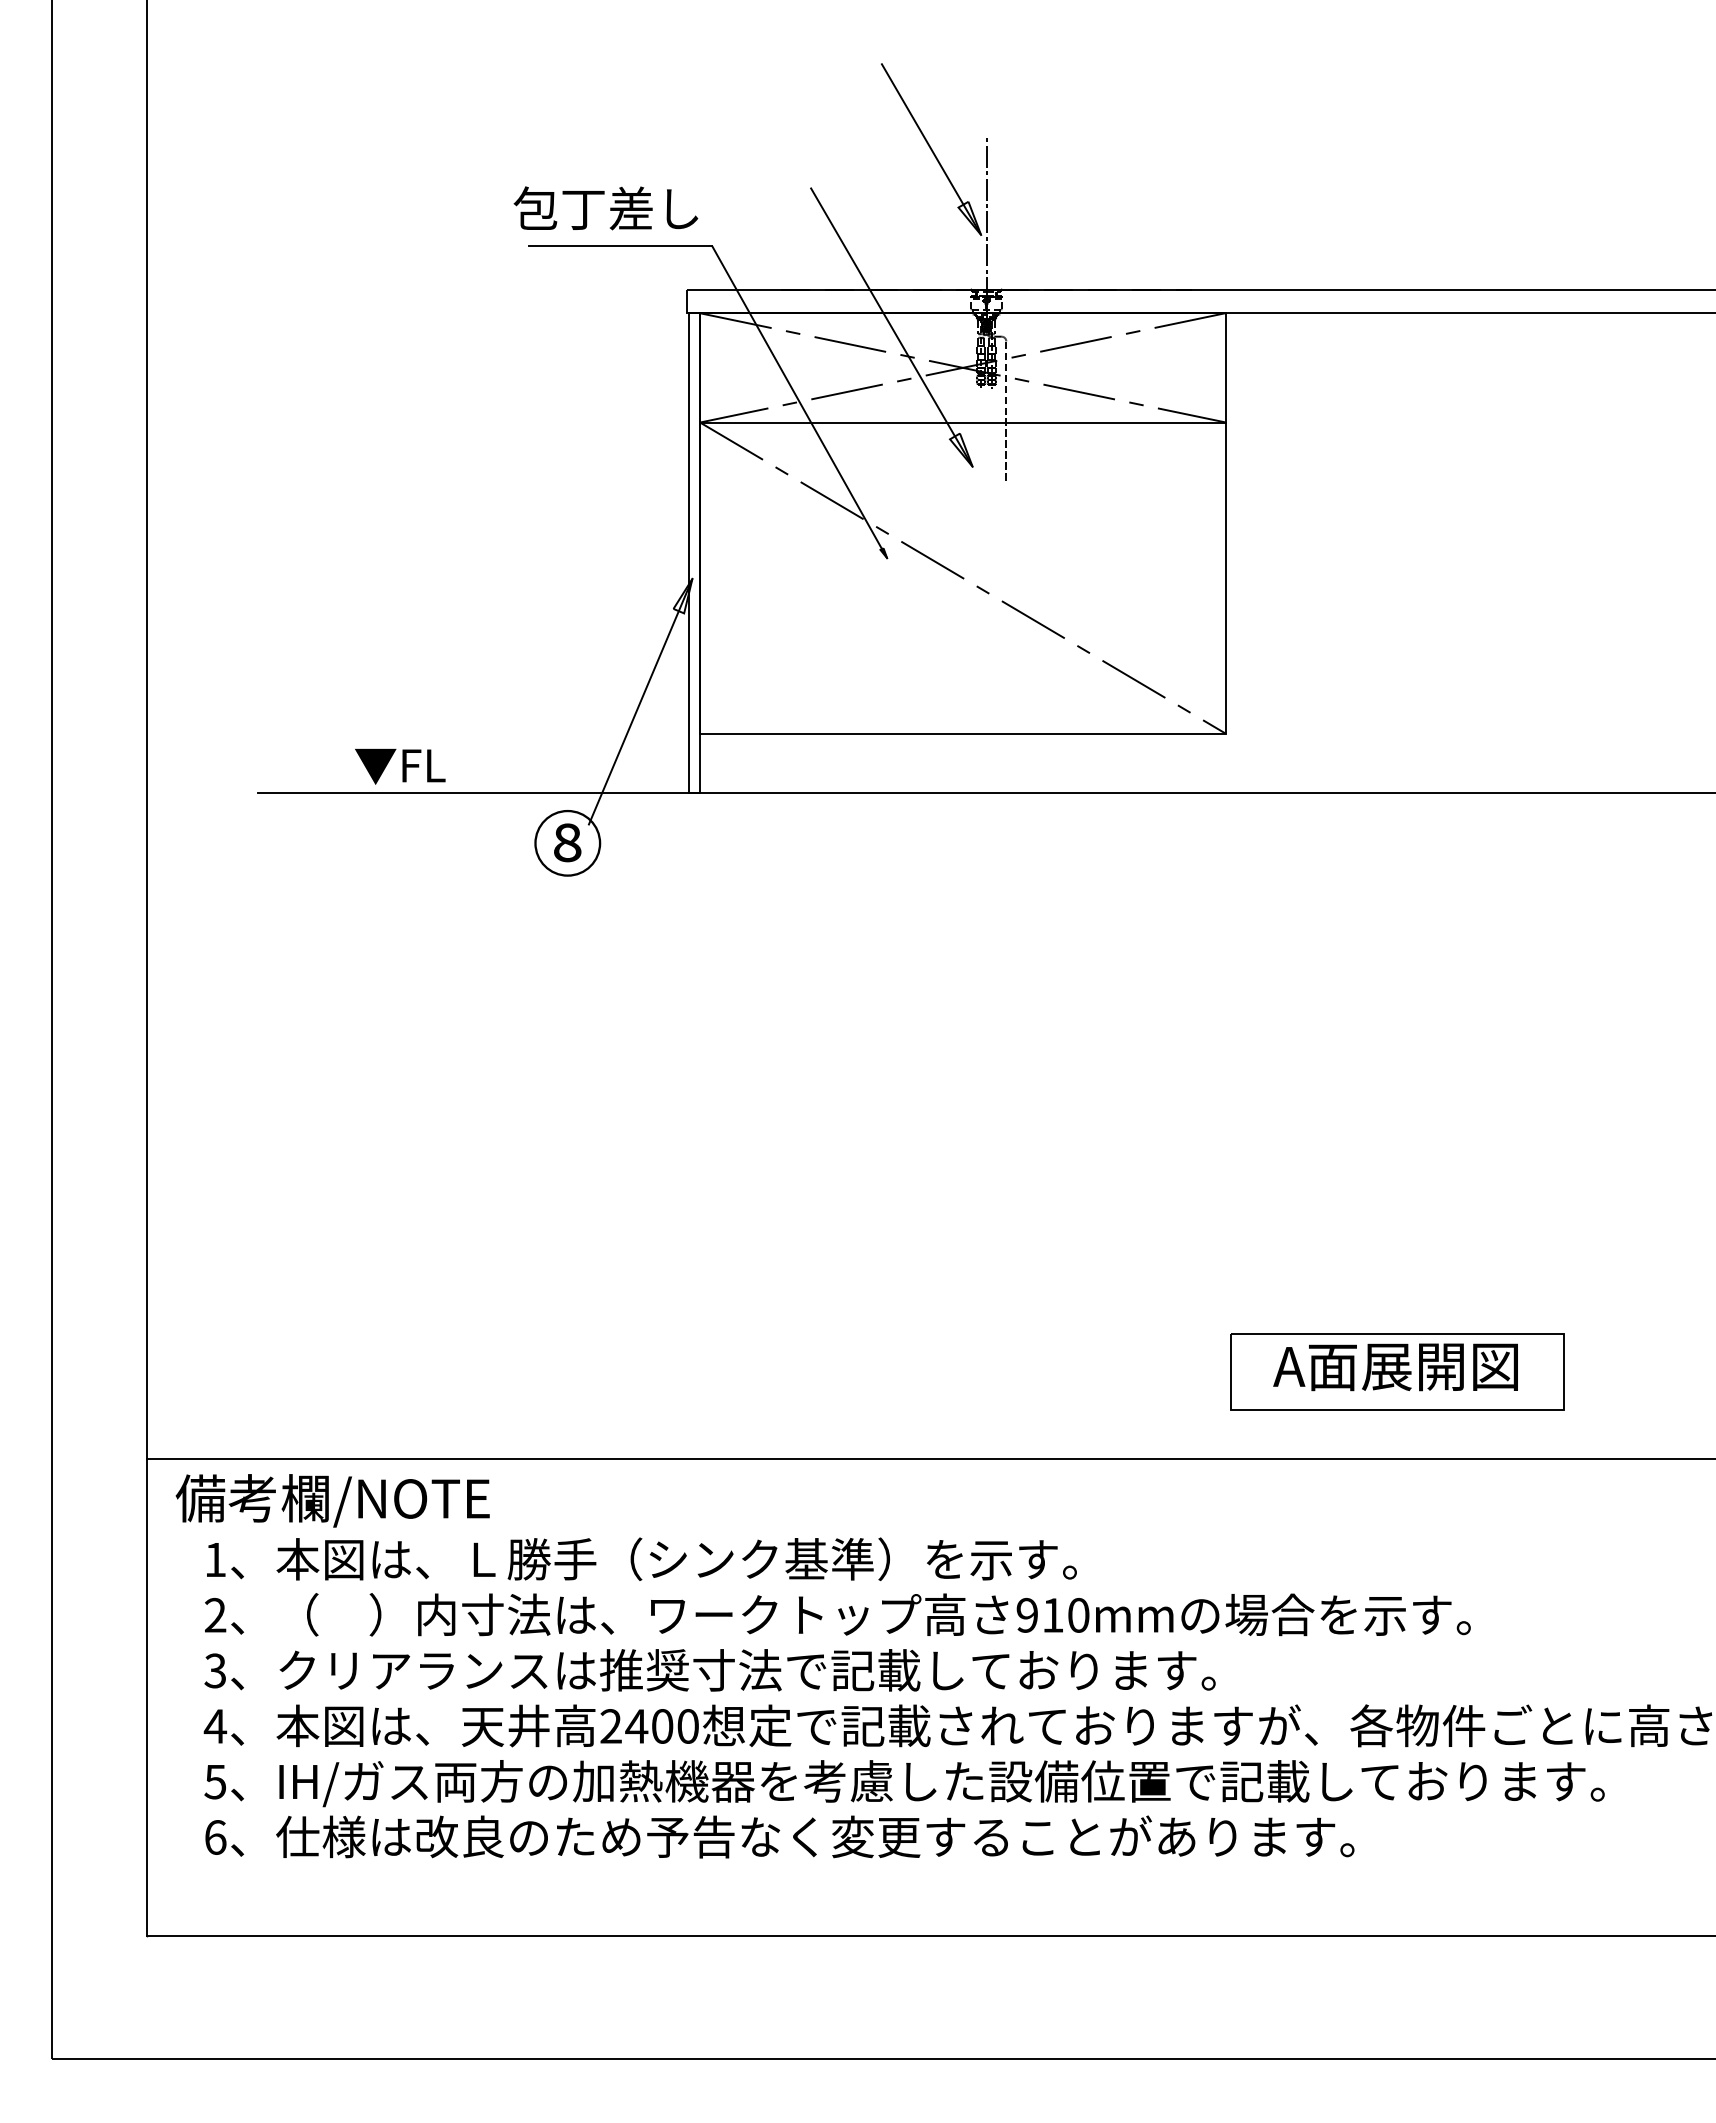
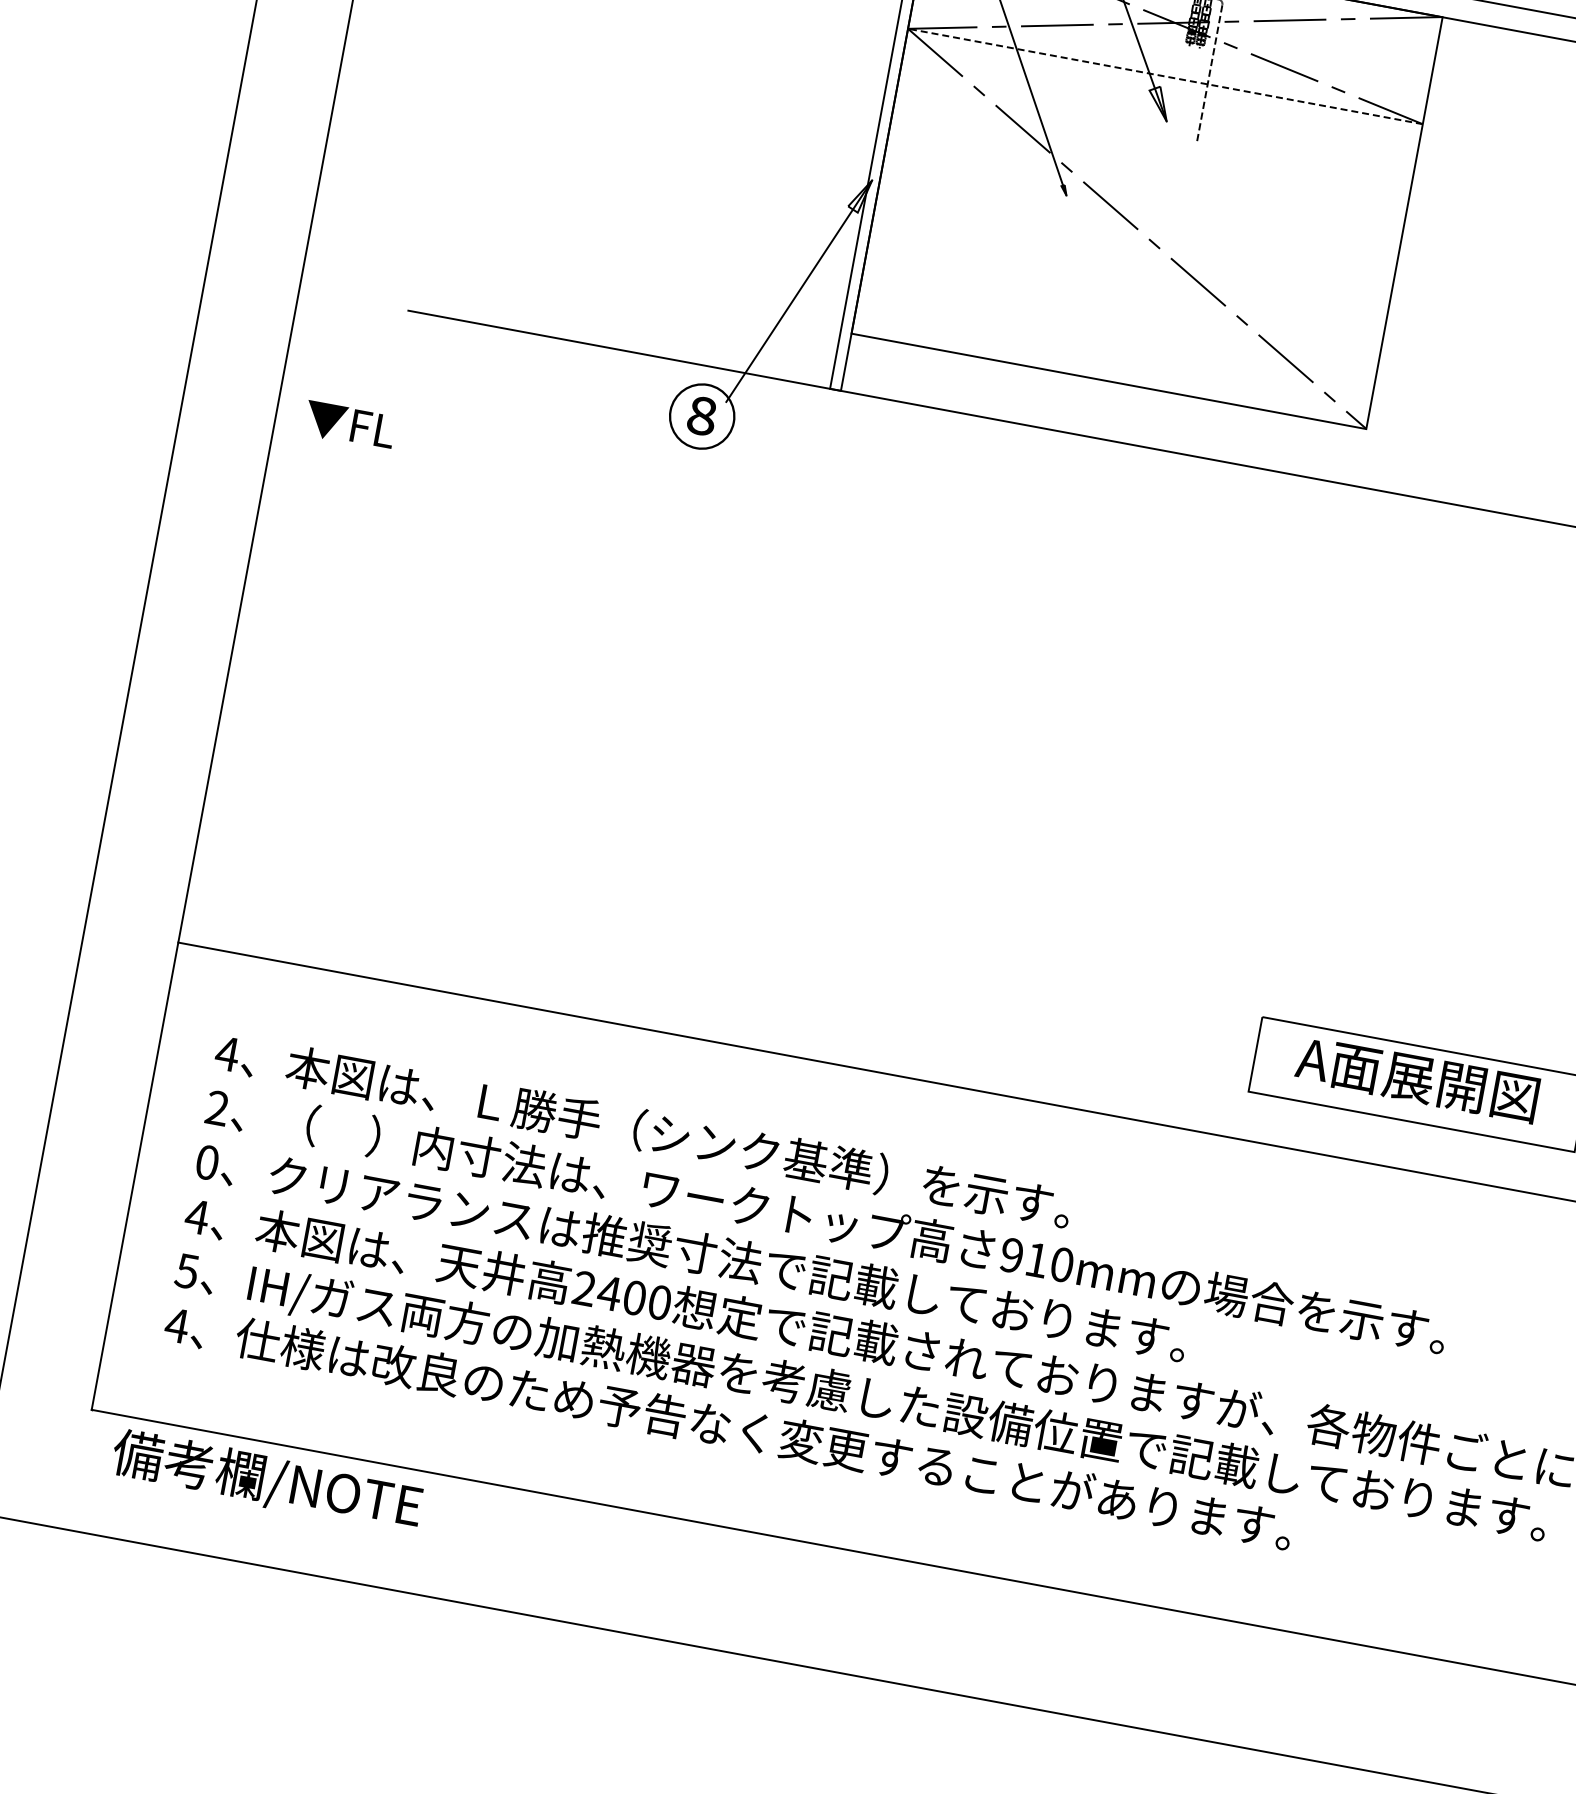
line: (962, 422) -> (1164, 76), solid -> dashed
text: (400, 766) -> (350, 425), moved
text: (332, 1500) -> (266, 1480), moved
text: (215, 1559) -> (227, 1053), 1 -> 4
text: (215, 1670) -> (207, 1162), 3 -> 0
text: (215, 1837) -> (177, 1325), 6 -> 4

